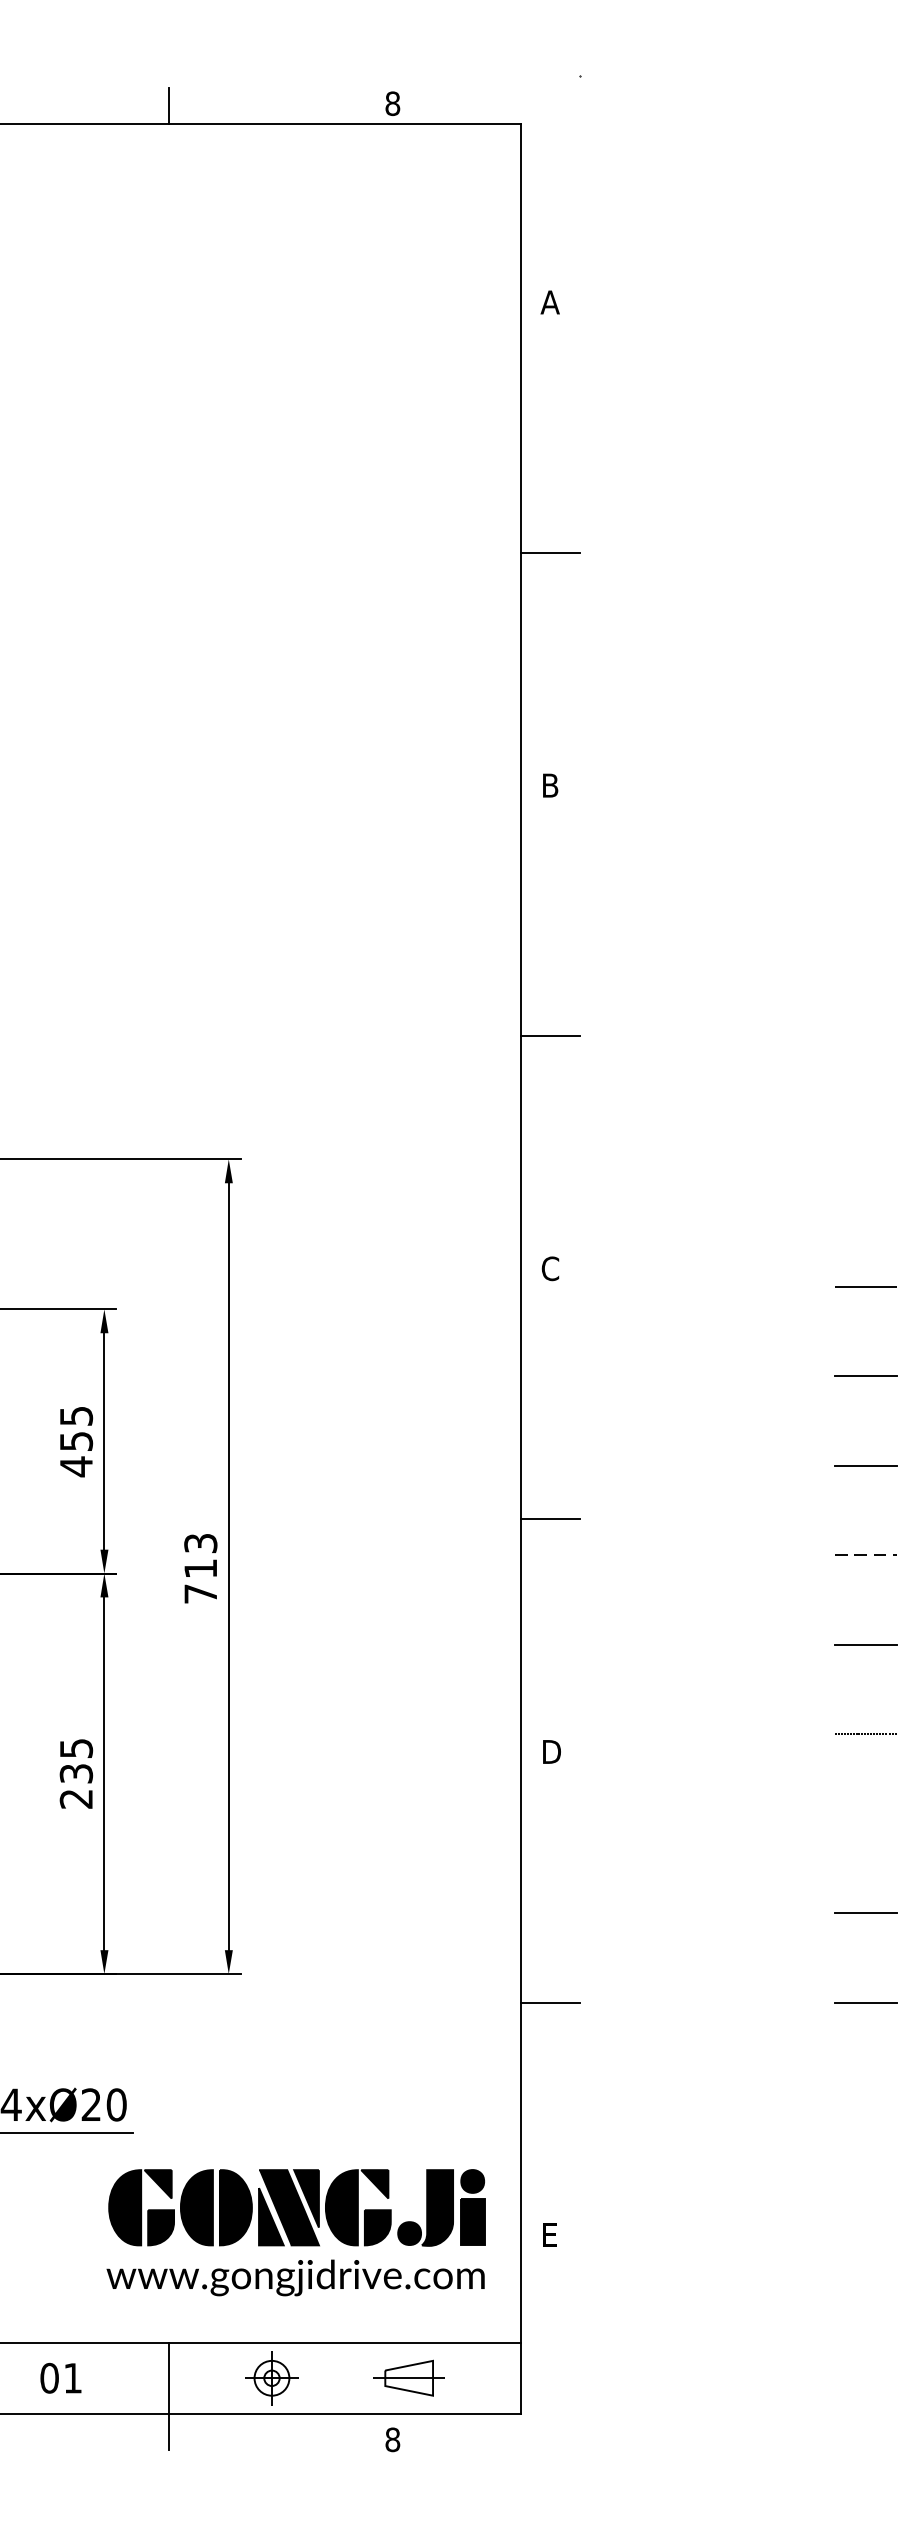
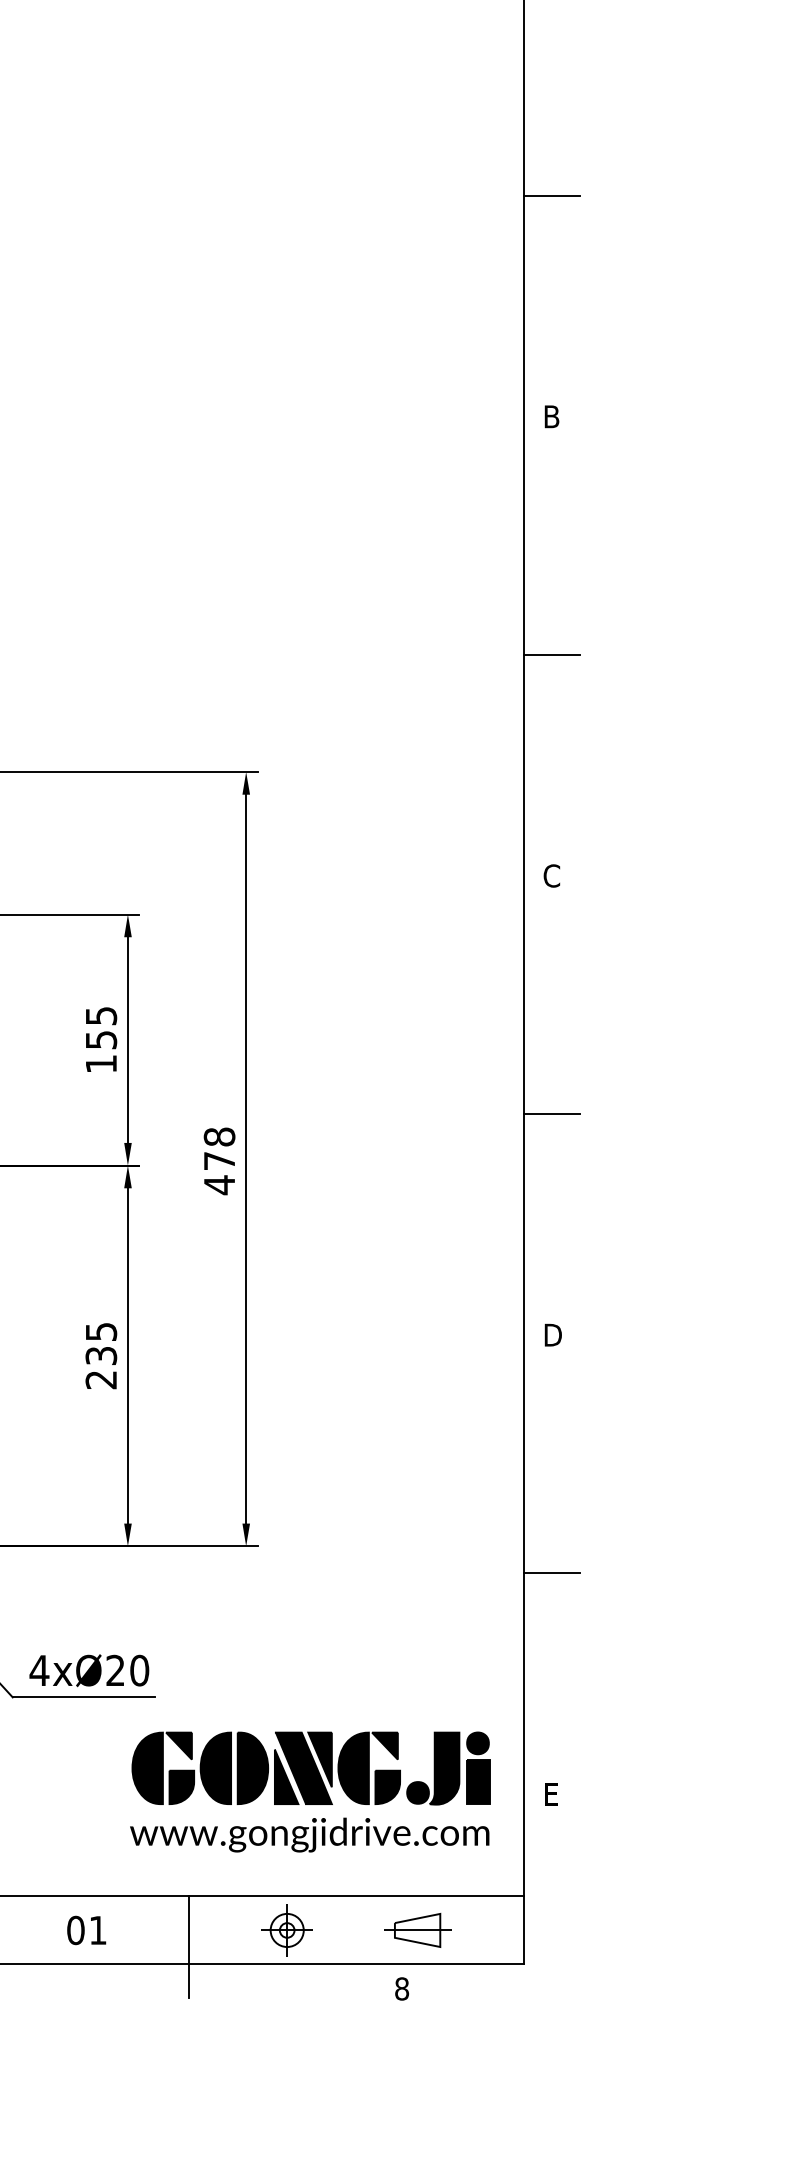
text: (76, 1466) -> (101, 1063), 455 -> 155
text: (200, 1568) -> (219, 1160), 713 -> 478

